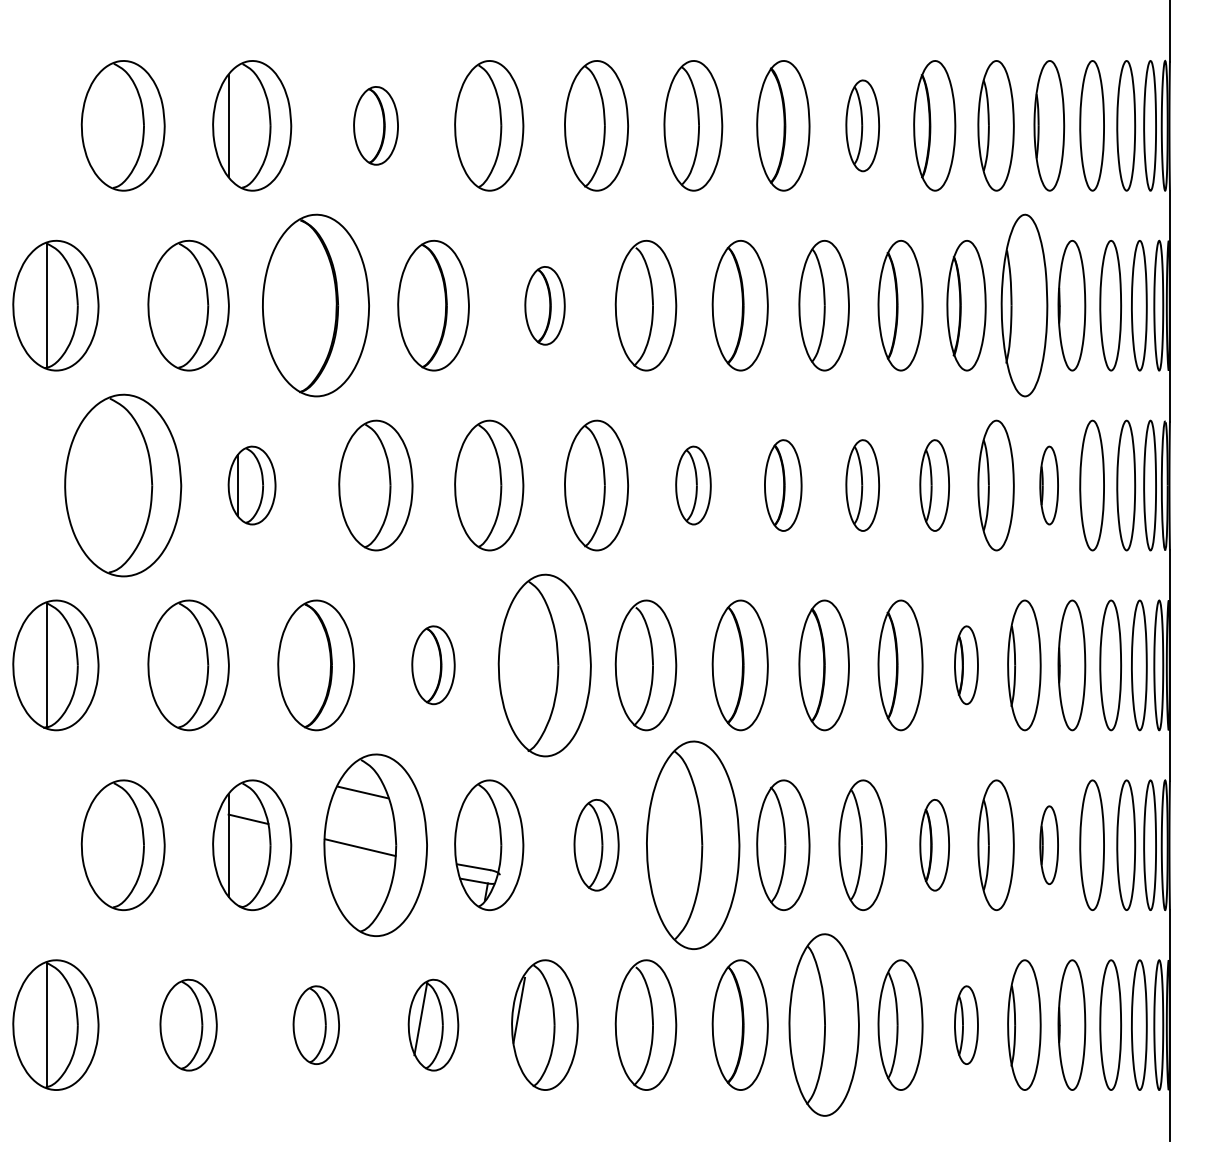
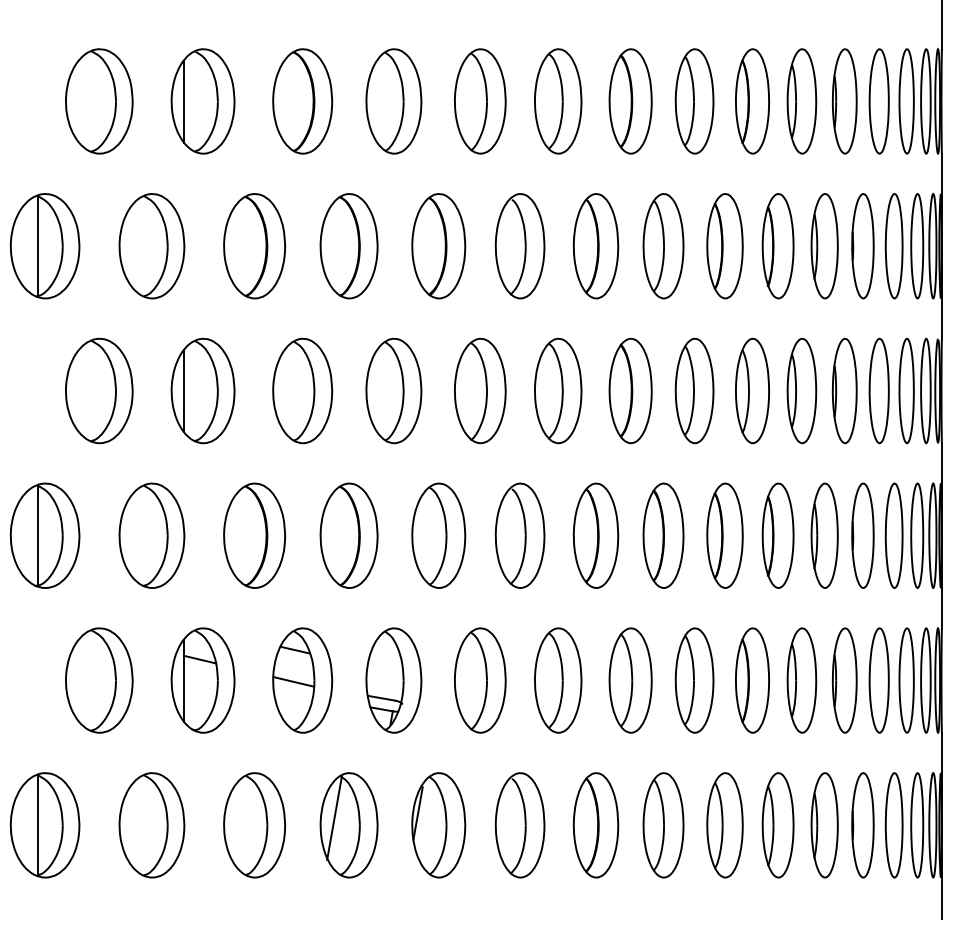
part: (375, 125) -> (302, 101), size x1.67
part: (862, 125) -> (694, 101), size x1.43
part: (316, 306) -> (254, 246), size x0.71
part: (544, 306) -> (438, 246), size x1.67
part: (1024, 306) -> (824, 246), size x0.71
part: (123, 484) -> (99, 390), size x0.71
part: (251, 484) -> (202, 390), size x1.67
part: (693, 484) -> (558, 390), size x1.67
part: (783, 484) -> (630, 390), size x1.43
part: (862, 484) -> (694, 390), size x1.43
part: (934, 484) -> (752, 390), size x1.43
part: (1048, 484) -> (844, 390), size x1.67
part: (432, 665) -> (348, 535), size x1.67
part: (544, 665) -> (438, 535), size x0.71
part: (965, 665) -> (777, 535), size x1.67
part: (375, 845) -> (302, 680), size x0.71
part: (596, 845) -> (480, 680), size x1.43
part: (693, 845) -> (558, 680), size x0.62
part: (934, 845) -> (752, 680), size x1.43
part: (1048, 845) -> (844, 680), size x1.67
part: (188, 1025) -> (151, 825), size x1.43
part: (316, 1025) -> (254, 825), size x1.67
part: (432, 1025) -> (348, 825), size x1.43
part: (824, 1025) -> (663, 825), size x0.71
part: (965, 1025) -> (777, 825), size x1.67

